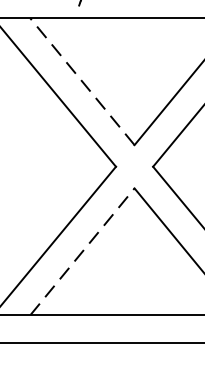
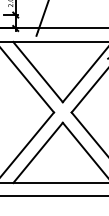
line: (81, 80) -> (37, 71), dashed -> solid
line: (83, 250) -> (38, 152), dashed -> solid

